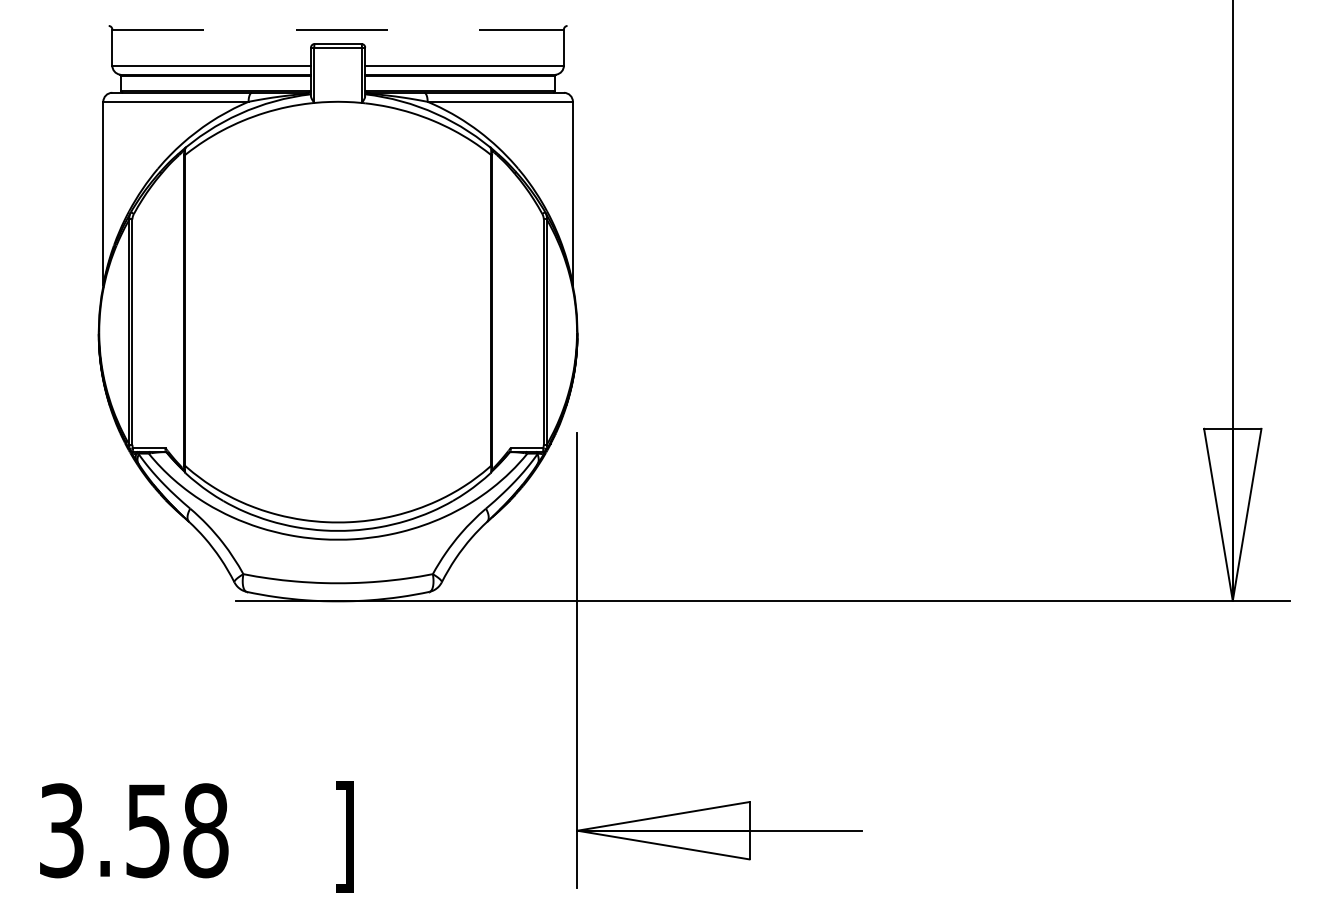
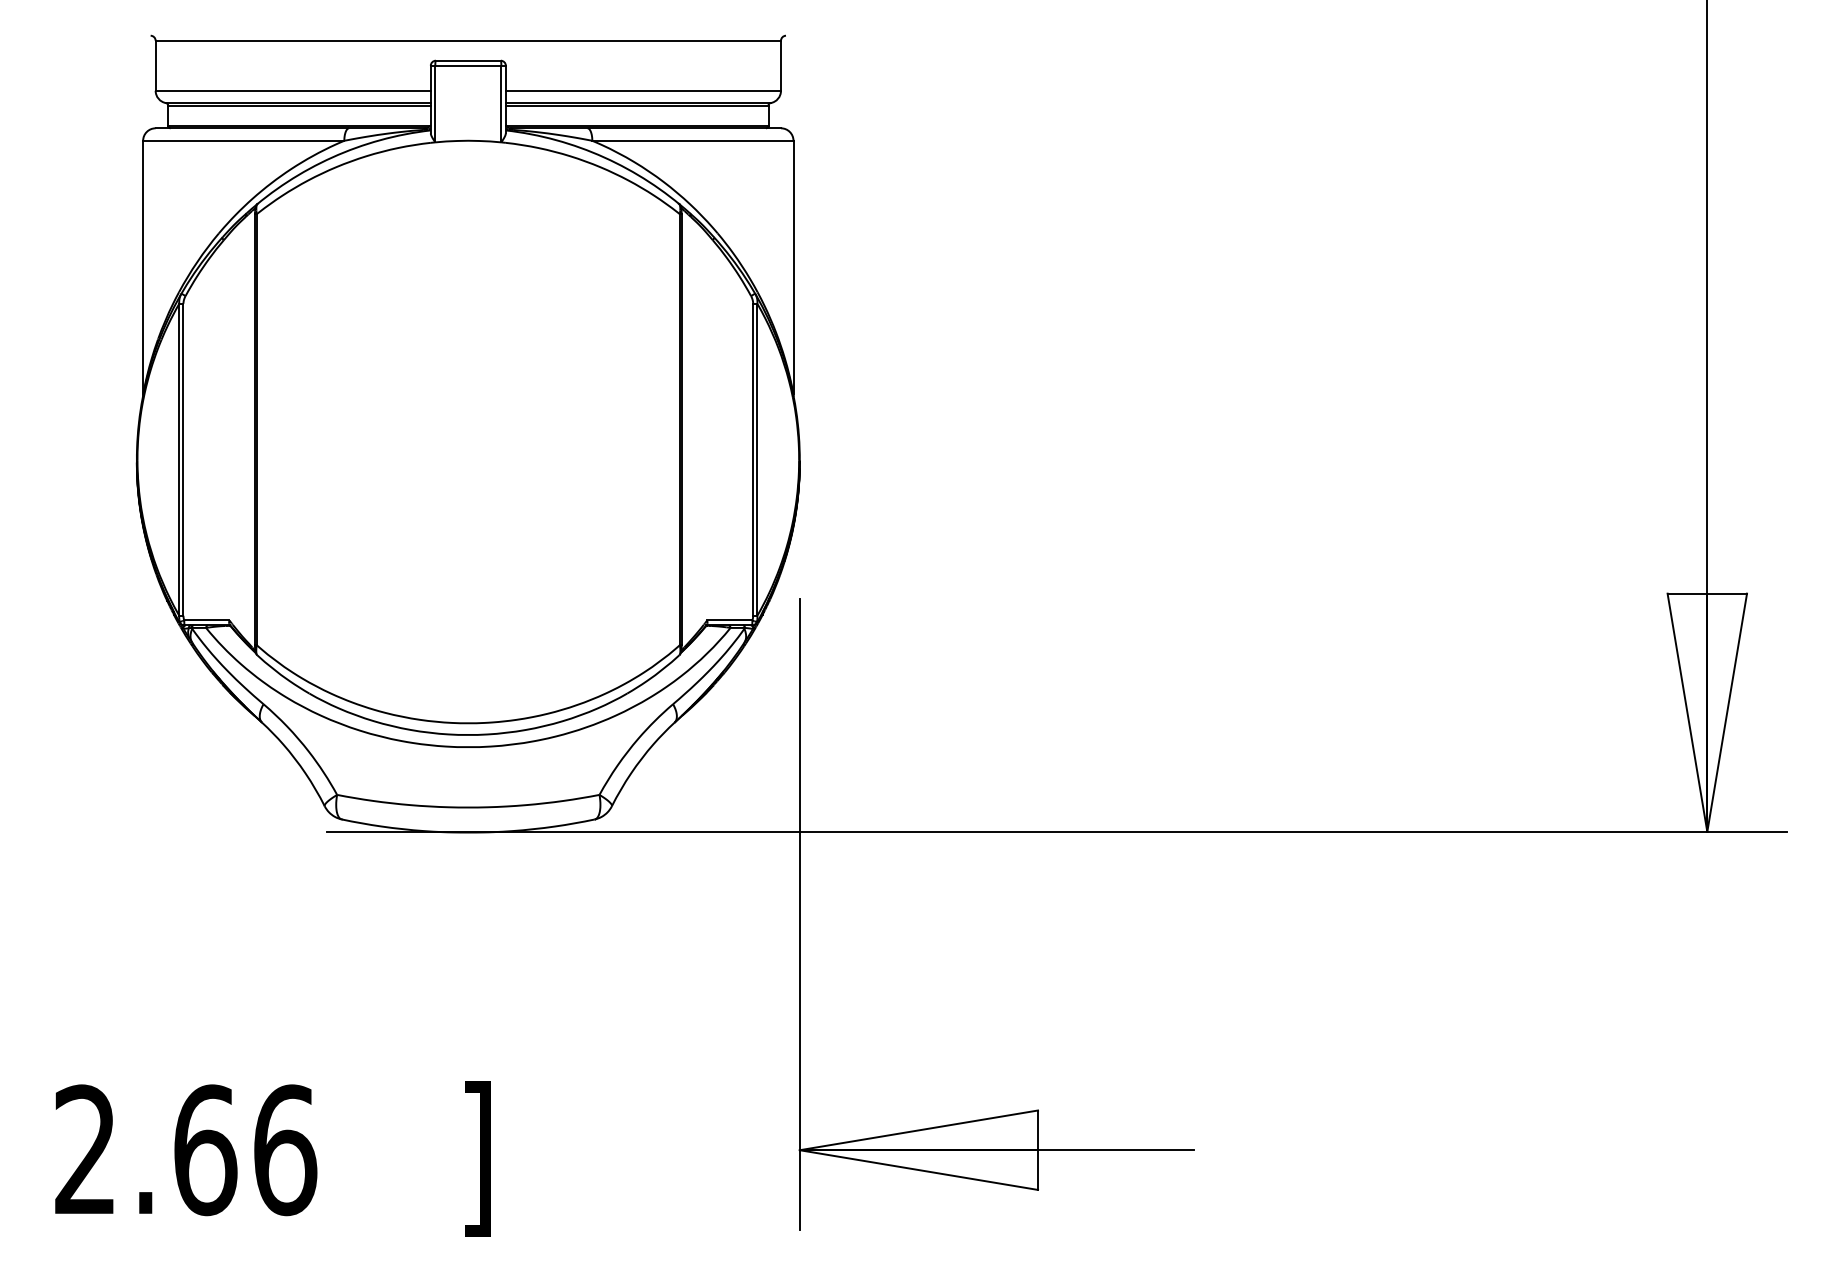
line: (338, 29) -> (468, 40), dashed -> solid
text: (134, 830) -> (186, 1150), 3.58 -> 2.66

